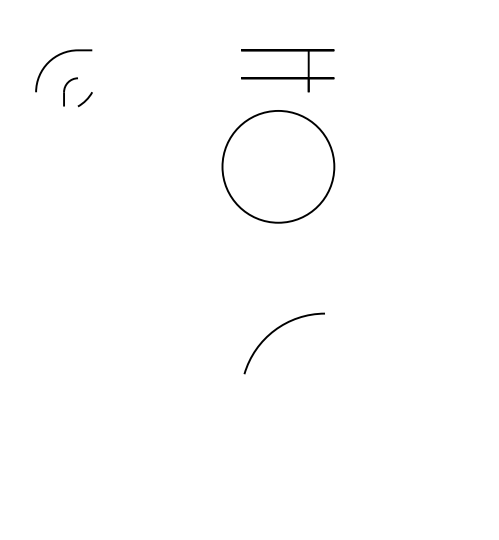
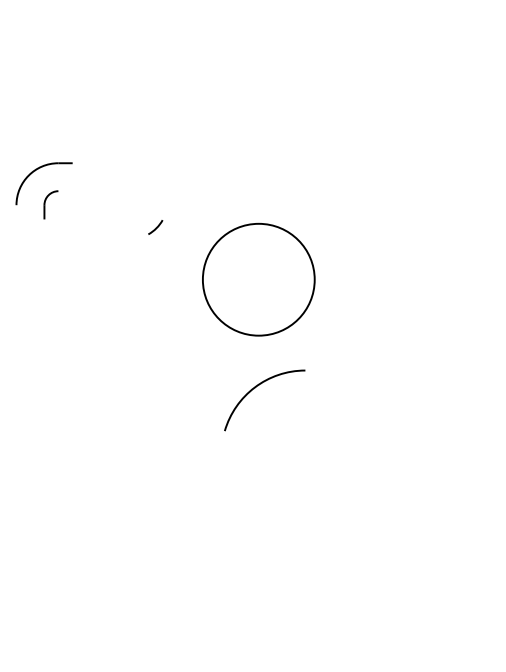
part: (287, 77) -> (267, 190), removed
line: (85, 99) -> (155, 227), moved
arc: (275, 331) -> (255, 388), moved

